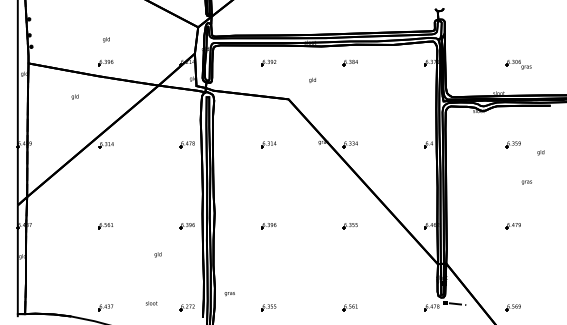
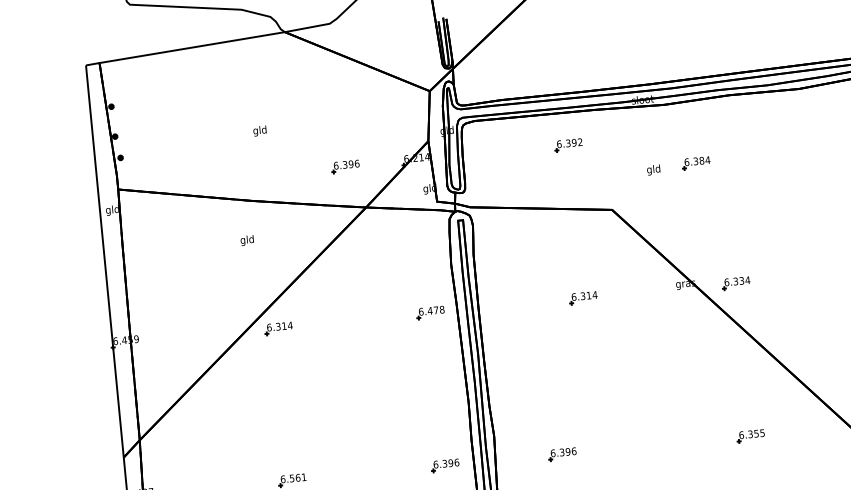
part: (105, 63) -> (345, 167), moved
part: (349, 63) -> (694, 164), moved
text: (74, 96) -> (245, 239), moved
part: (268, 226) -> (561, 455), moved

